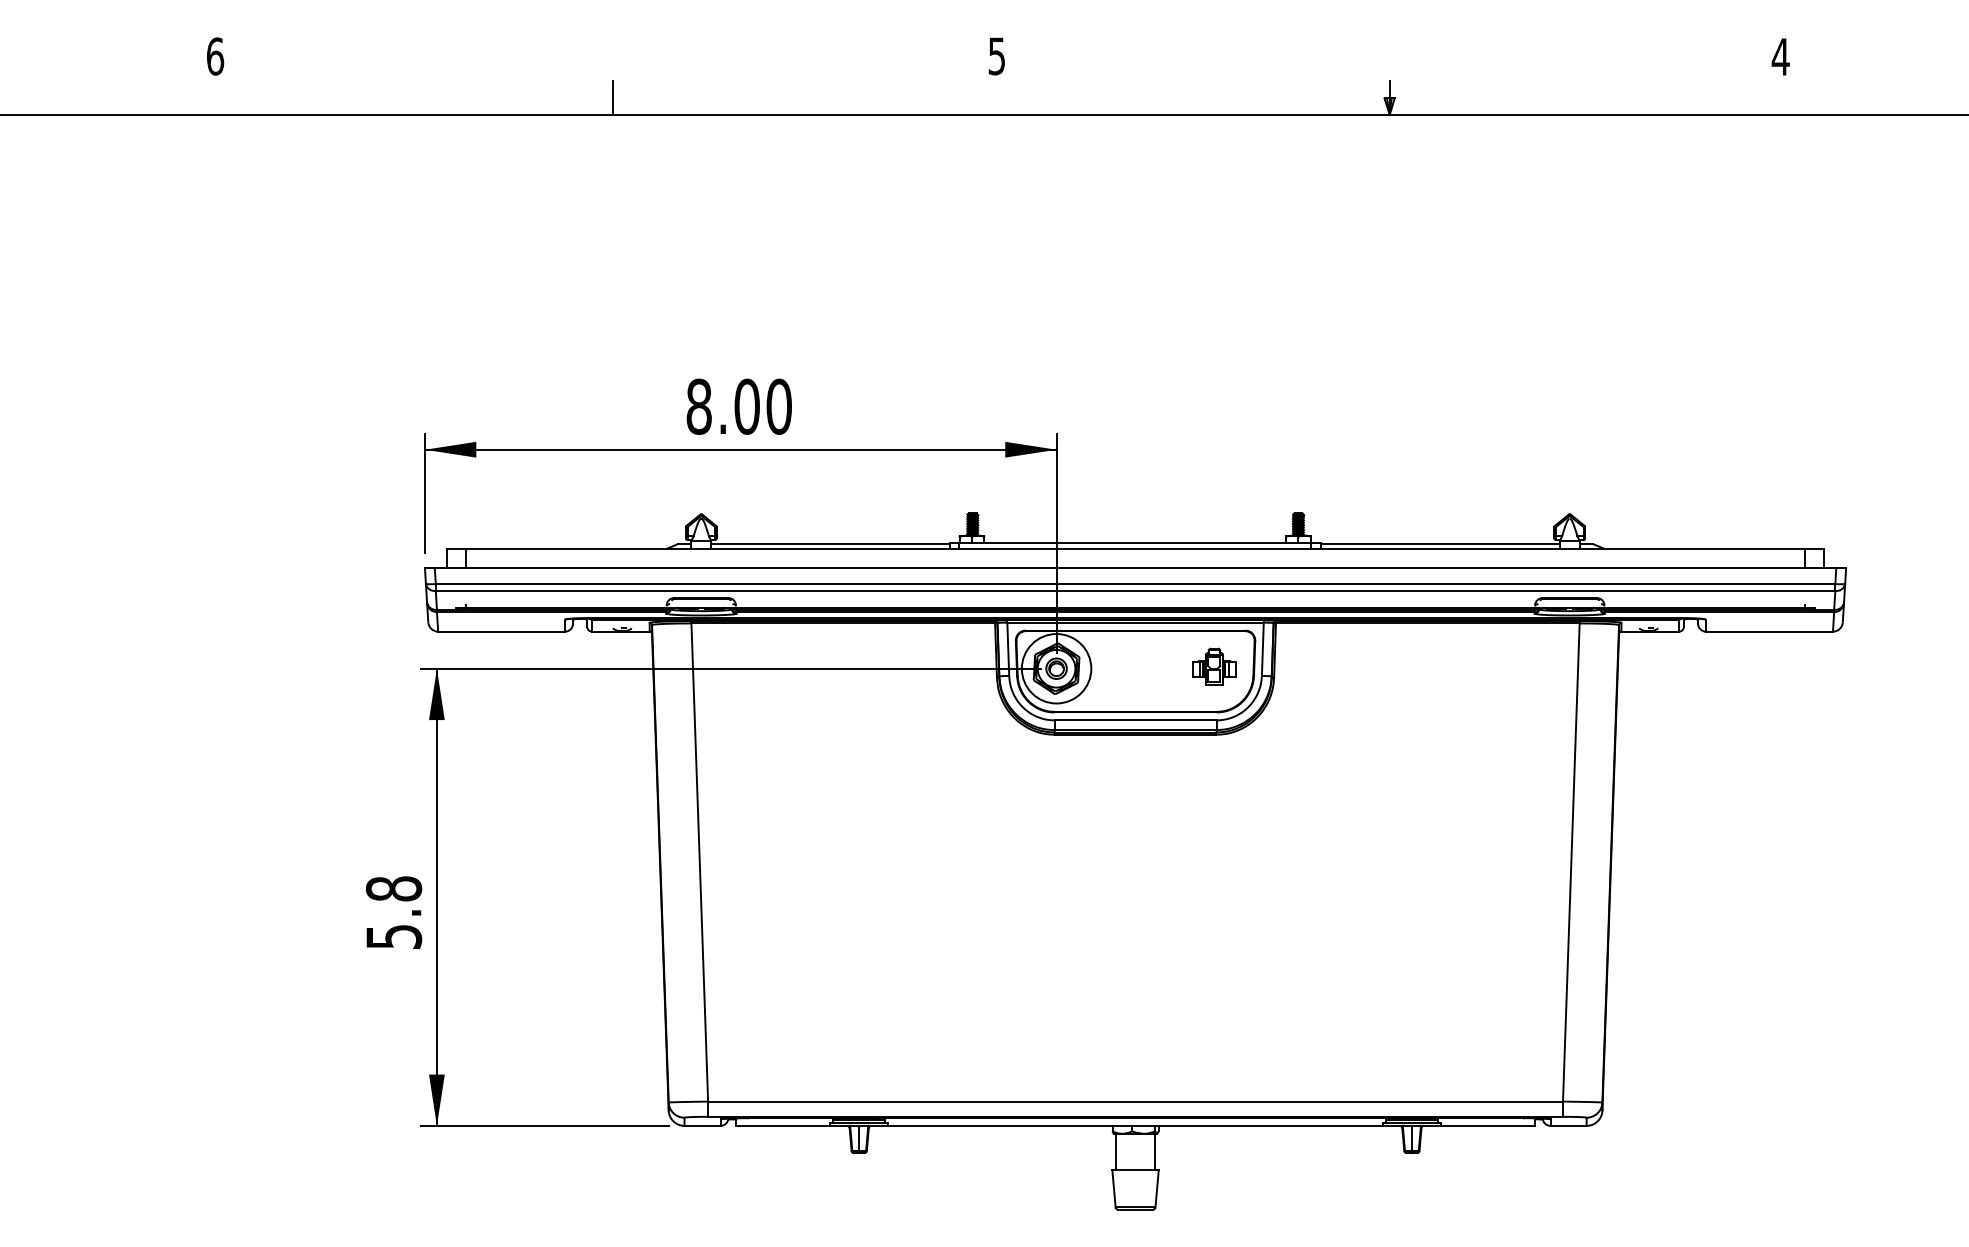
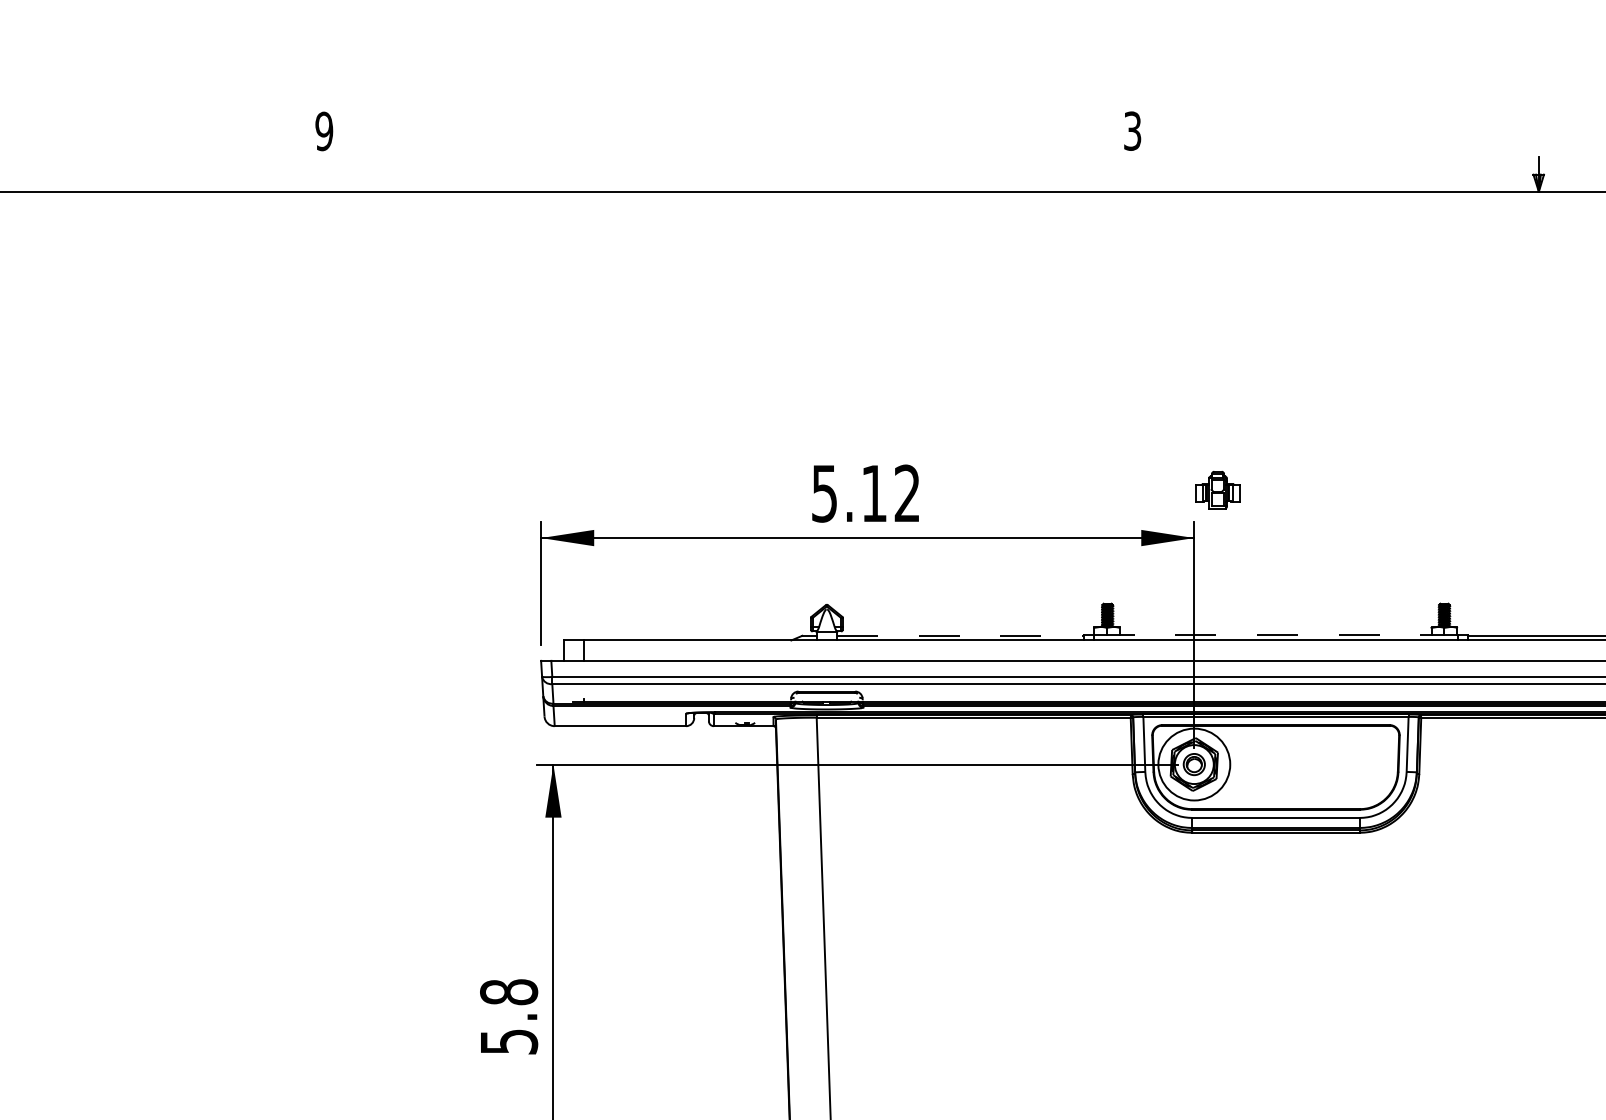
text: (997, 55) -> (1133, 130), 5 -> 3
text: (215, 56) -> (324, 131), 6 -> 9
line: (612, 97) -> (735, 173), removed
text: (738, 406) -> (865, 493), 8.00 -> 5.12
line: (1135, 543) -> (1275, 635), solid -> dashed
line: (830, 544) -> (960, 636), solid -> dashed
part: (1214, 666) -> (1218, 490), moved

